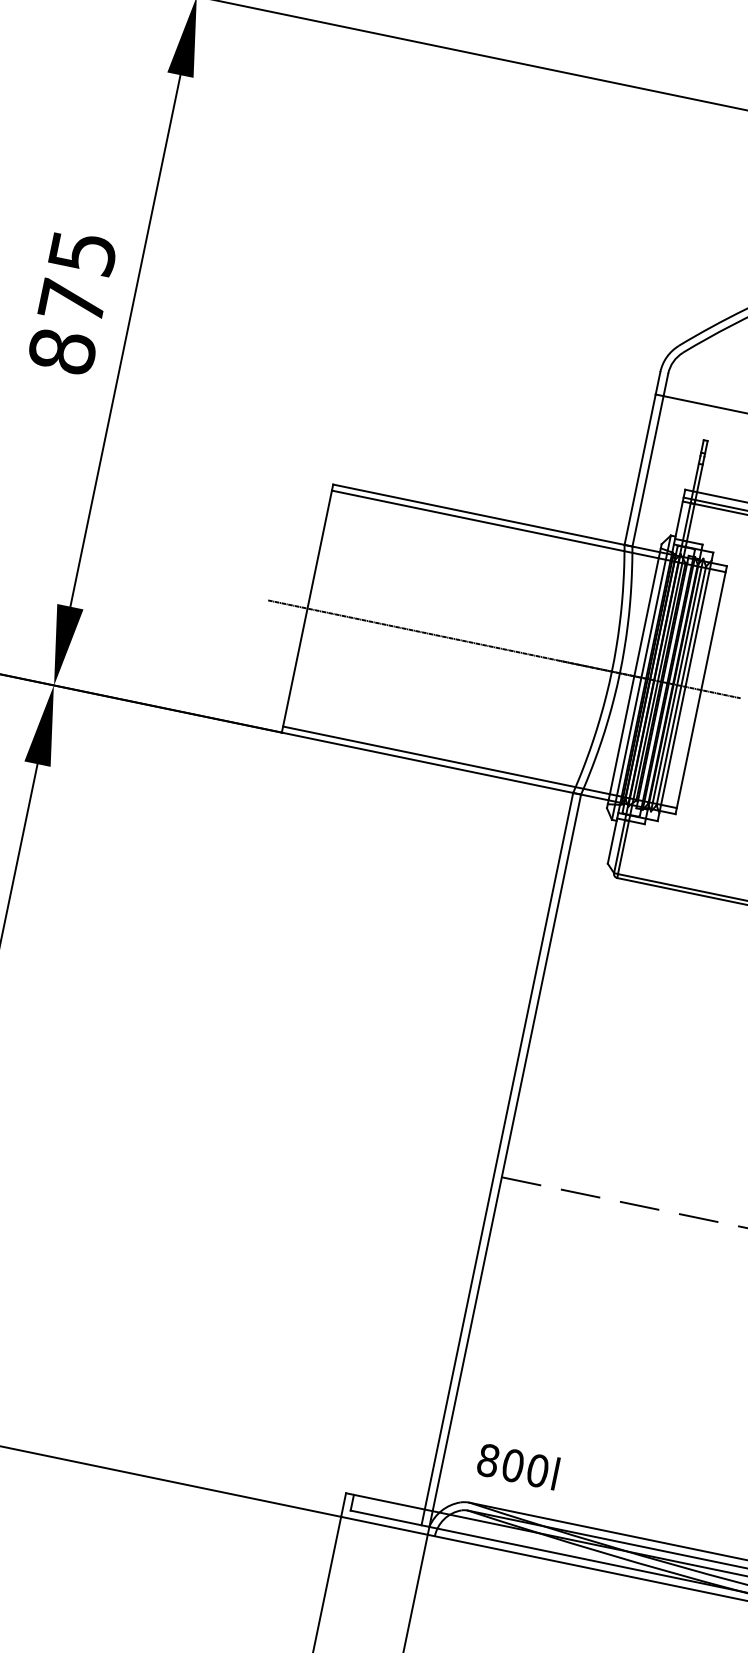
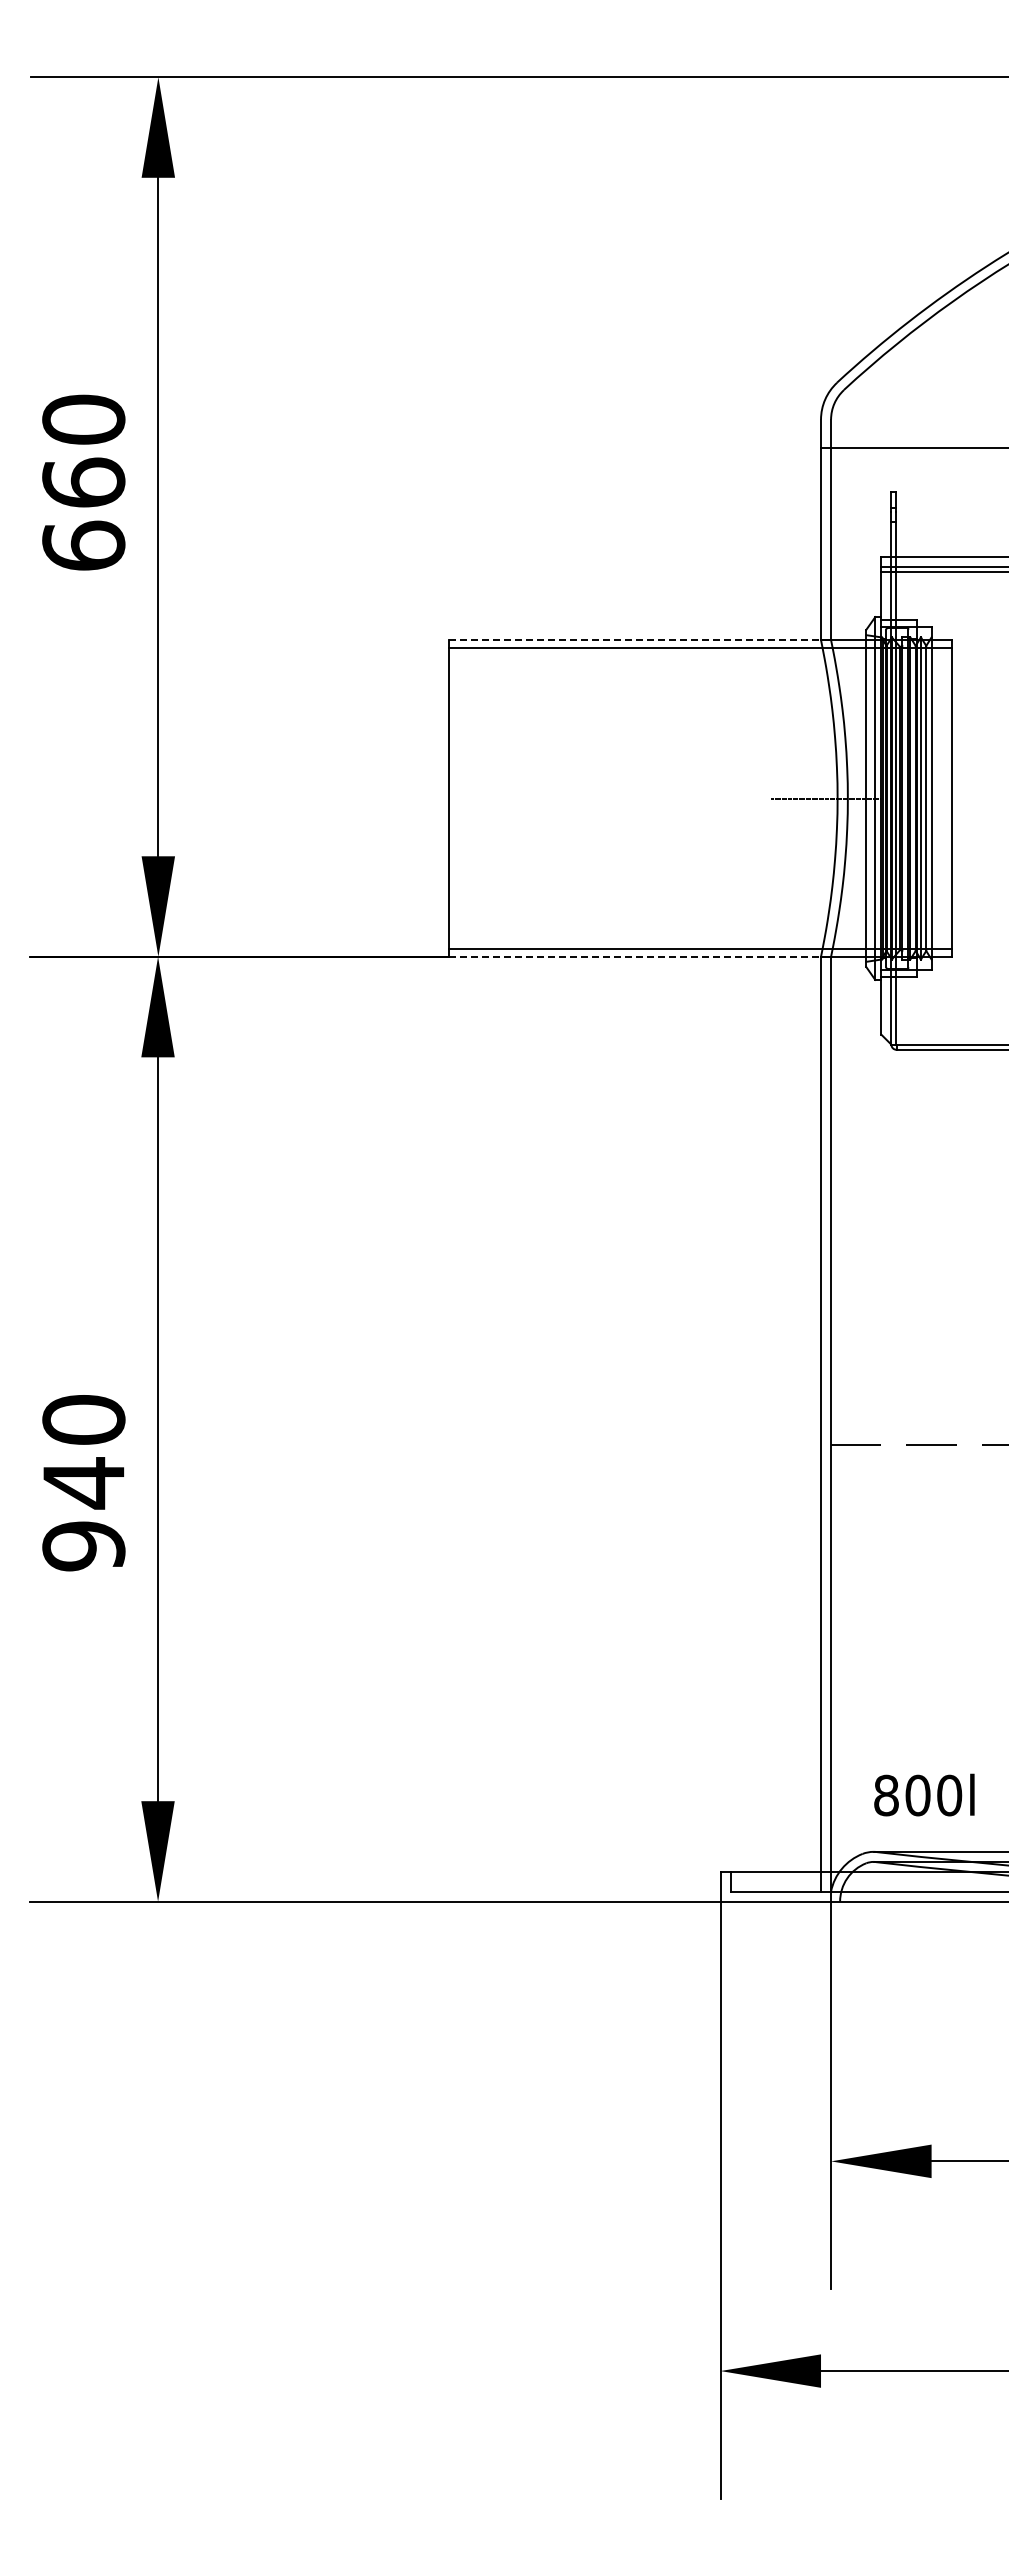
text: (72, 301) -> (83, 482), 875 -> 660
line: (479, 515) -> (635, 640), solid -> dashed
line: (503, 649) -> (699, 798), removed
line: (427, 762) -> (635, 956), solid -> dashed

